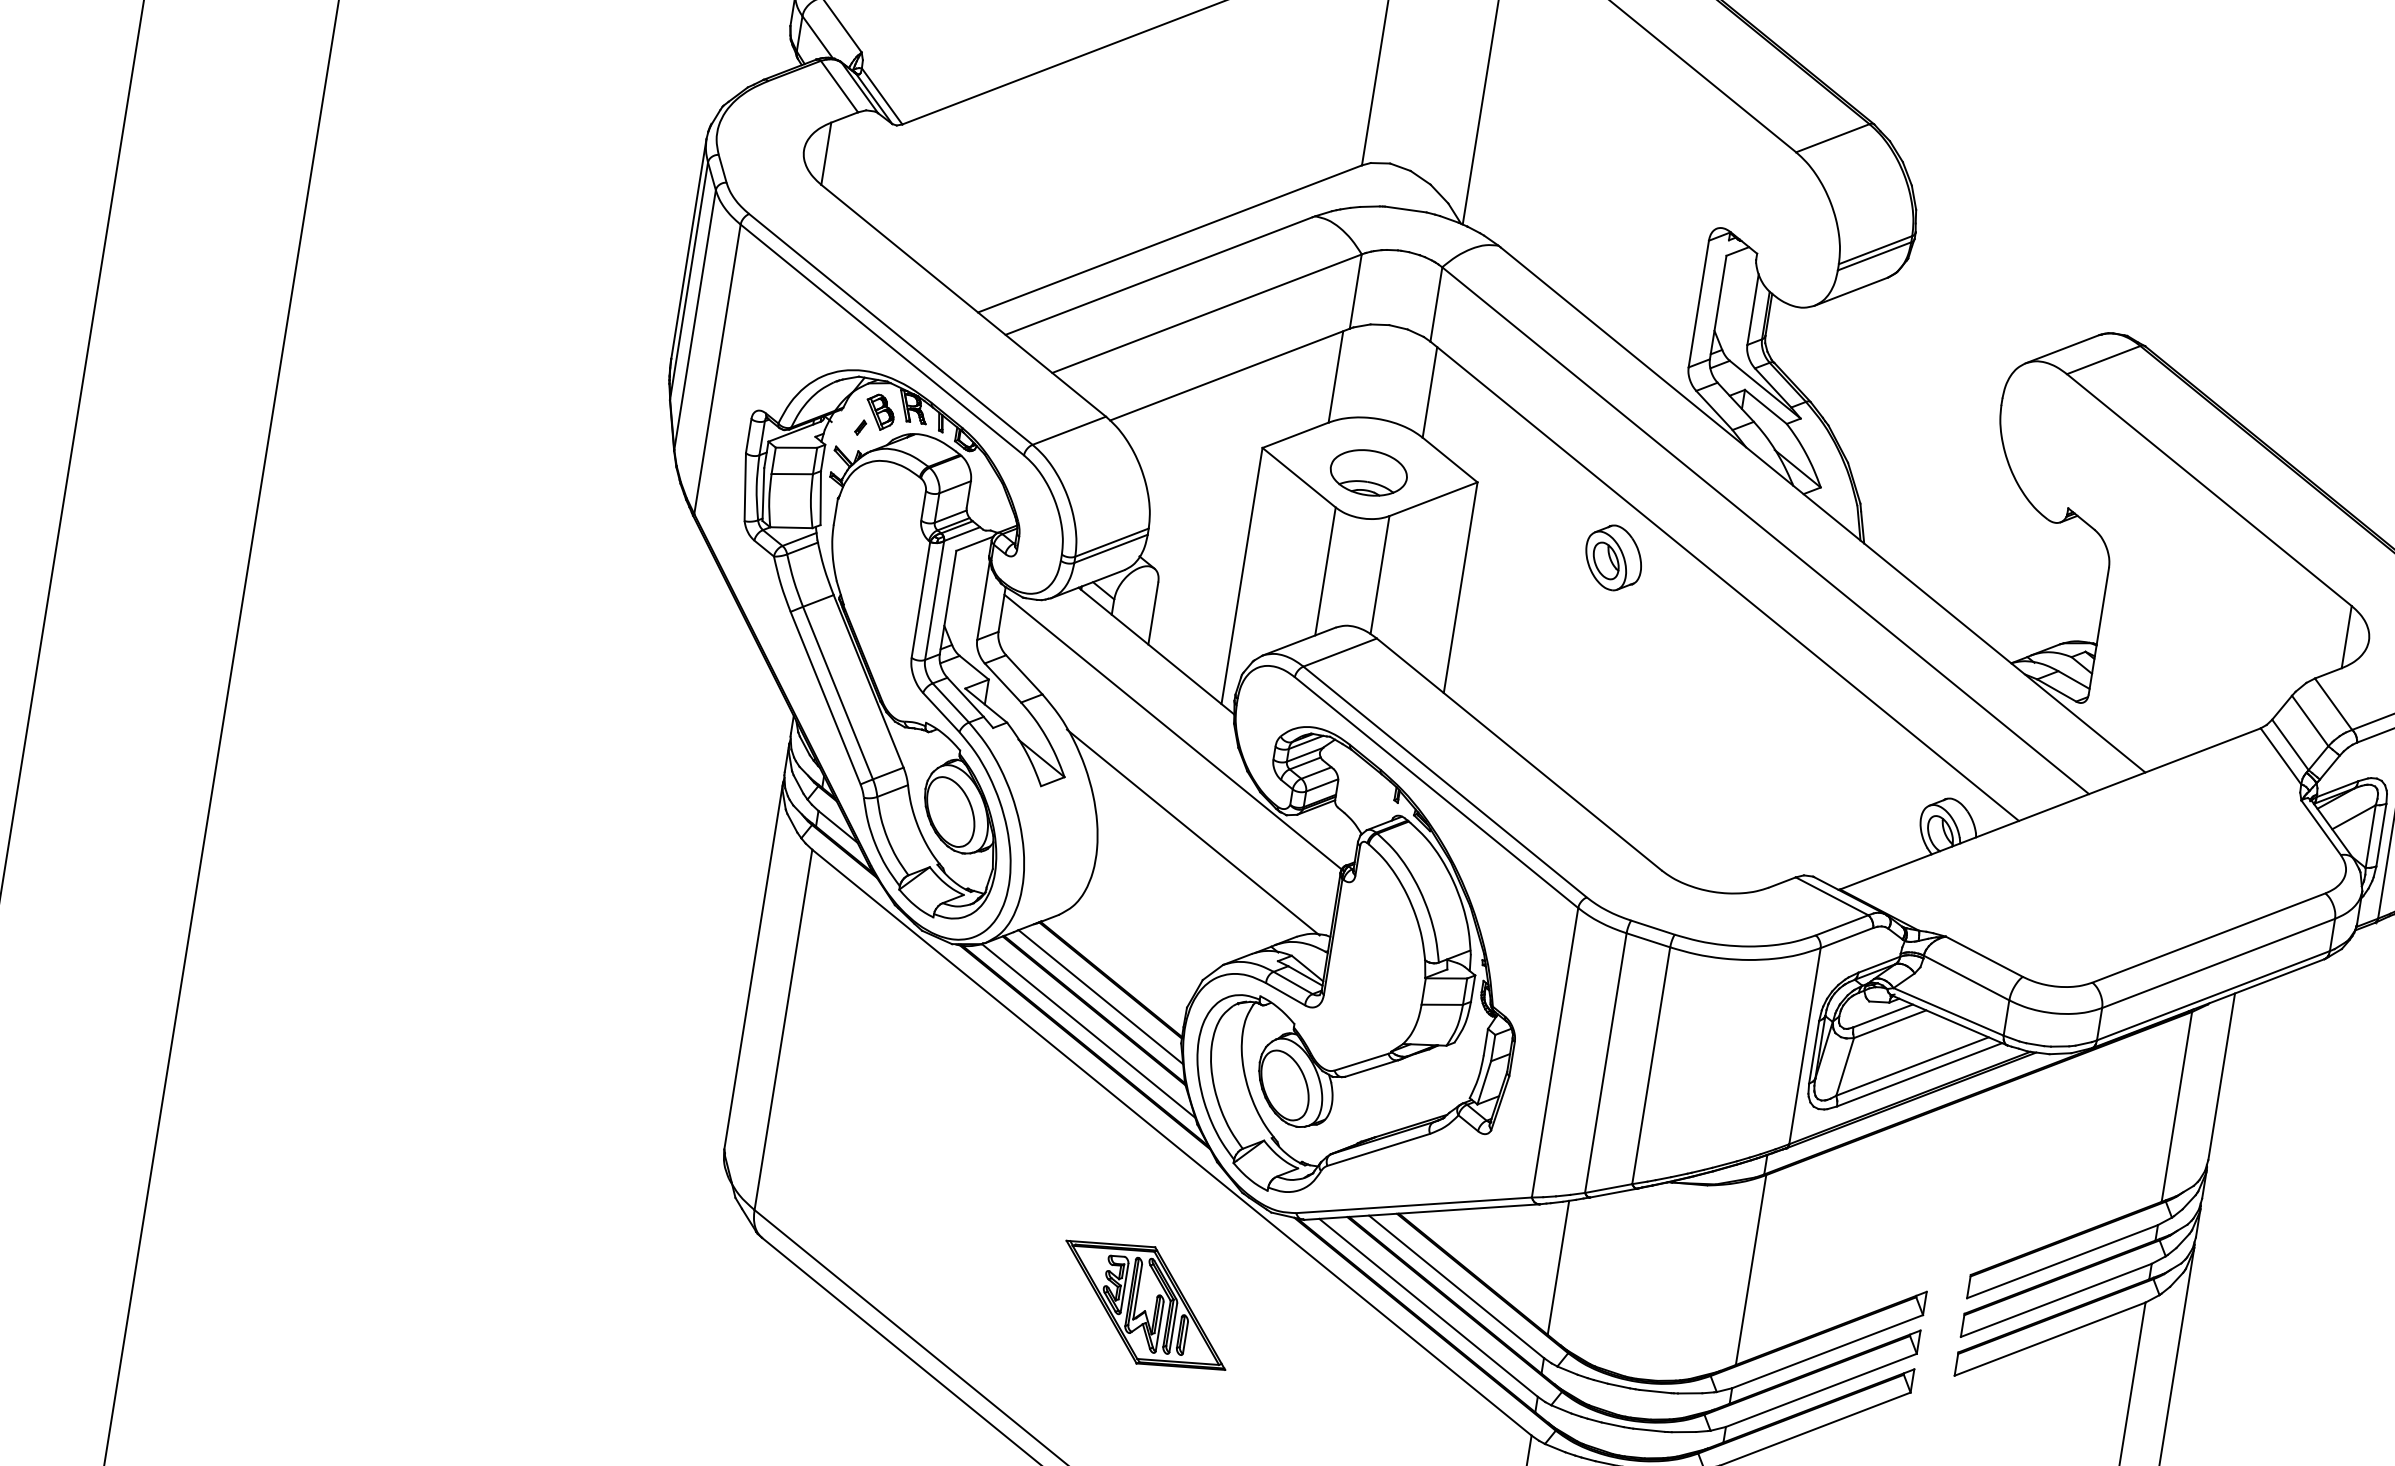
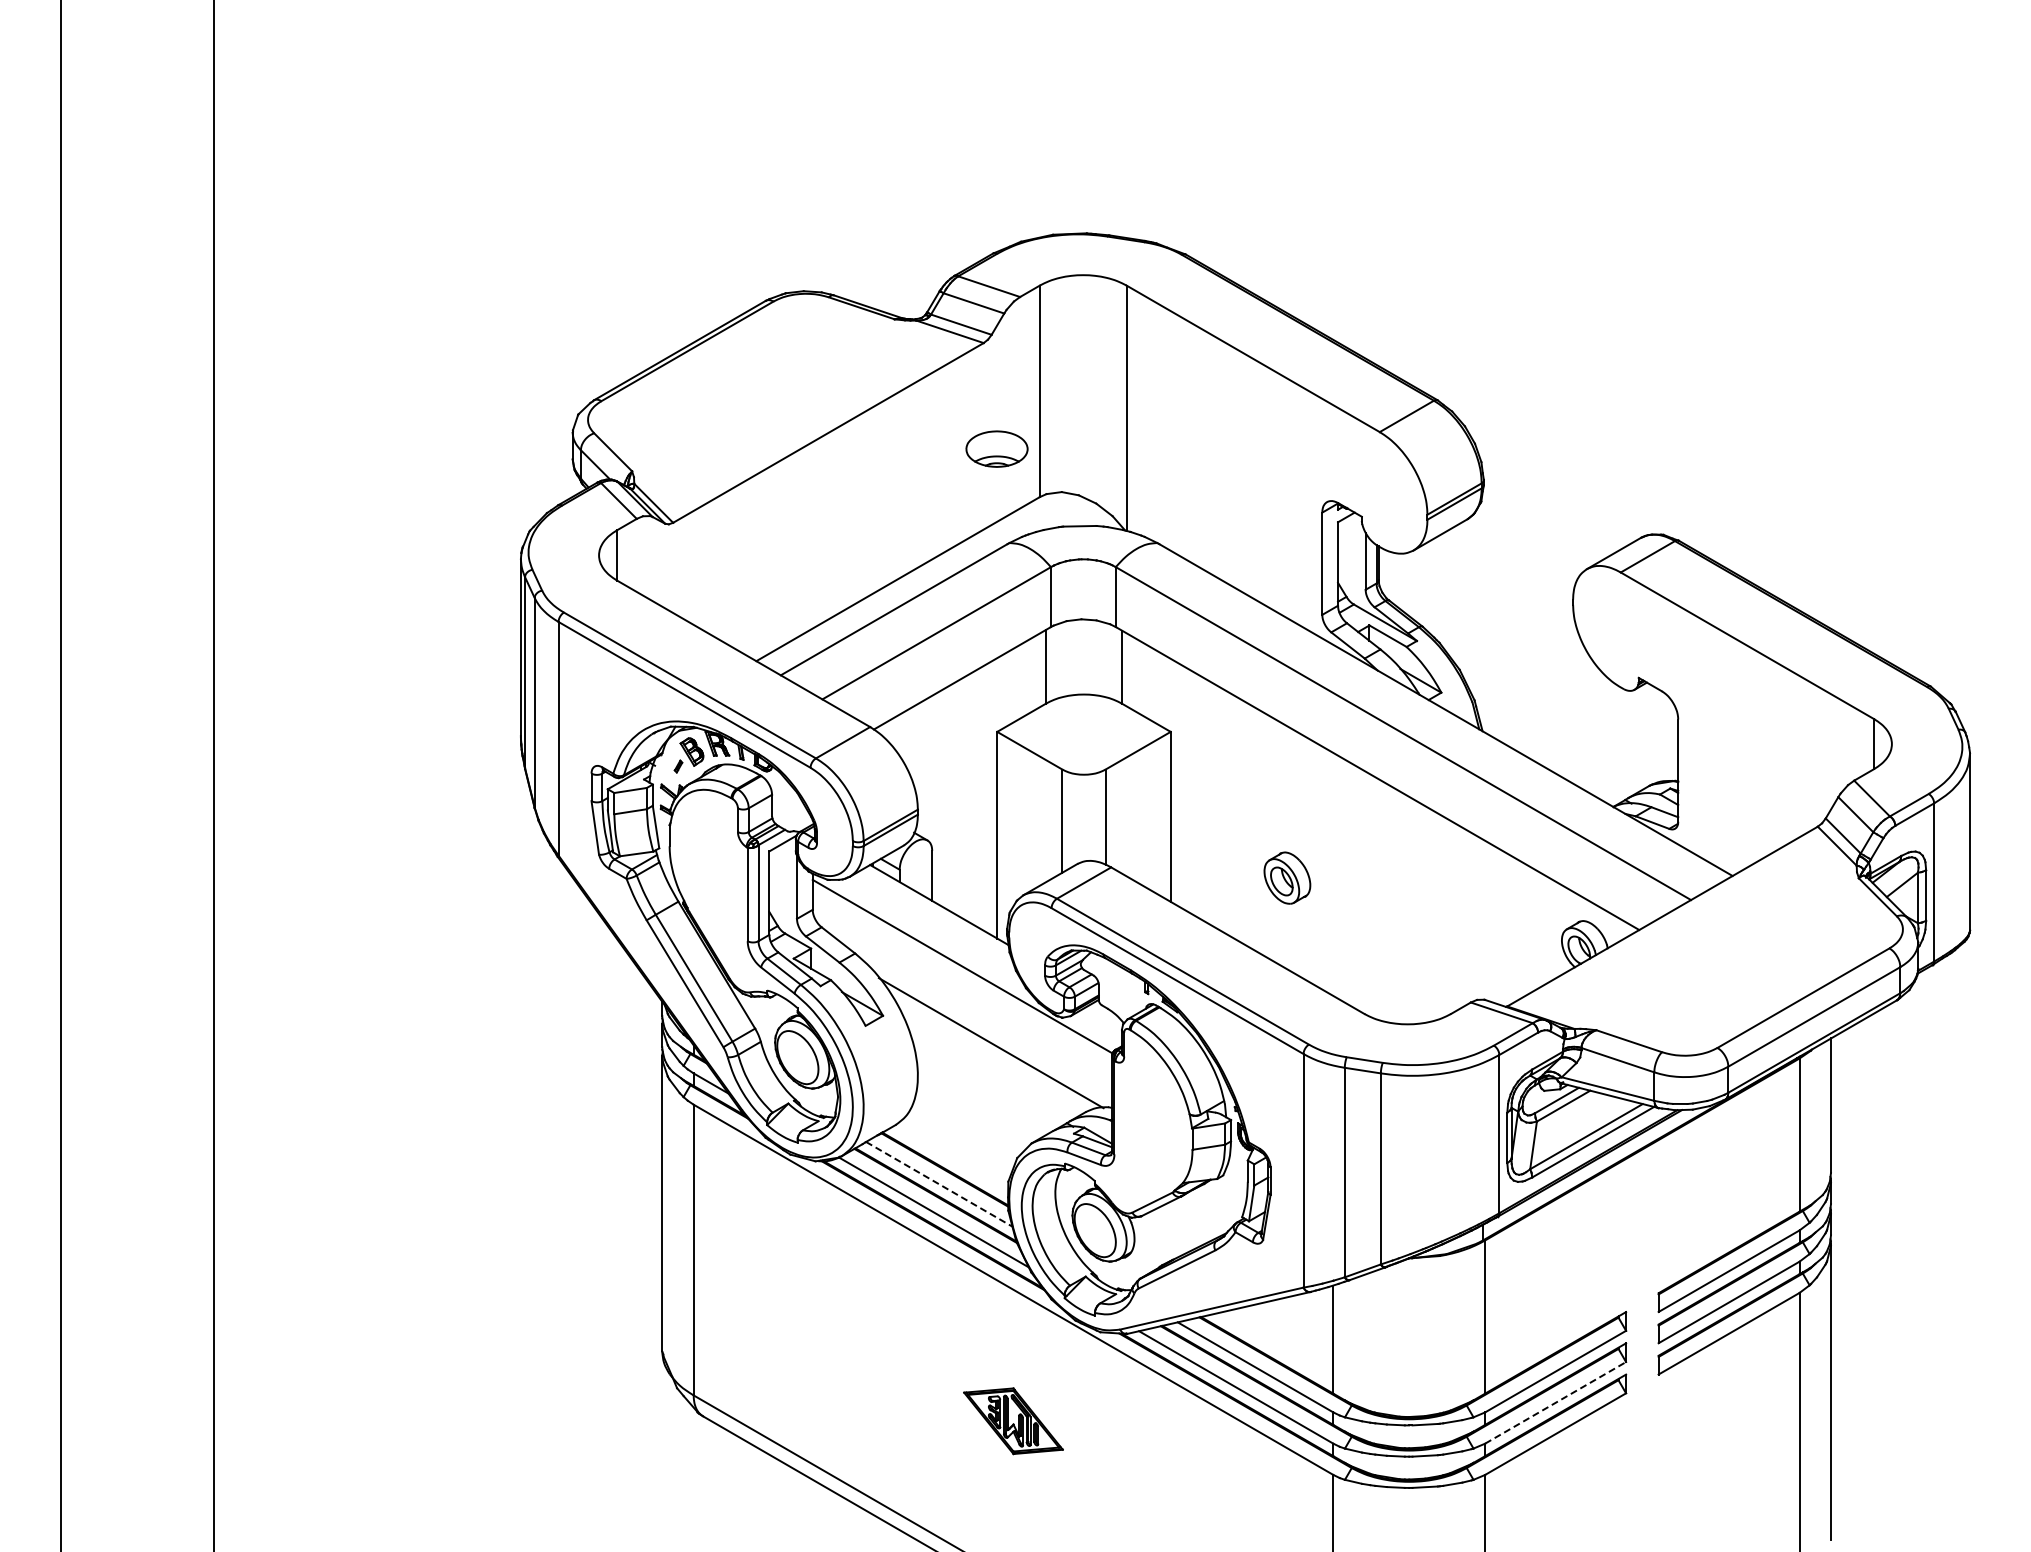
part: (1368, 472) -> (996, 448), moved
part: (1614, 557) -> (1287, 877), moved
line: (1101, 997) -> (939, 1184), solid -> dashed
part: (1145, 1305) -> (1013, 1421), size x0.7
line: (1822, 1390) -> (1556, 1402), solid -> dashed

